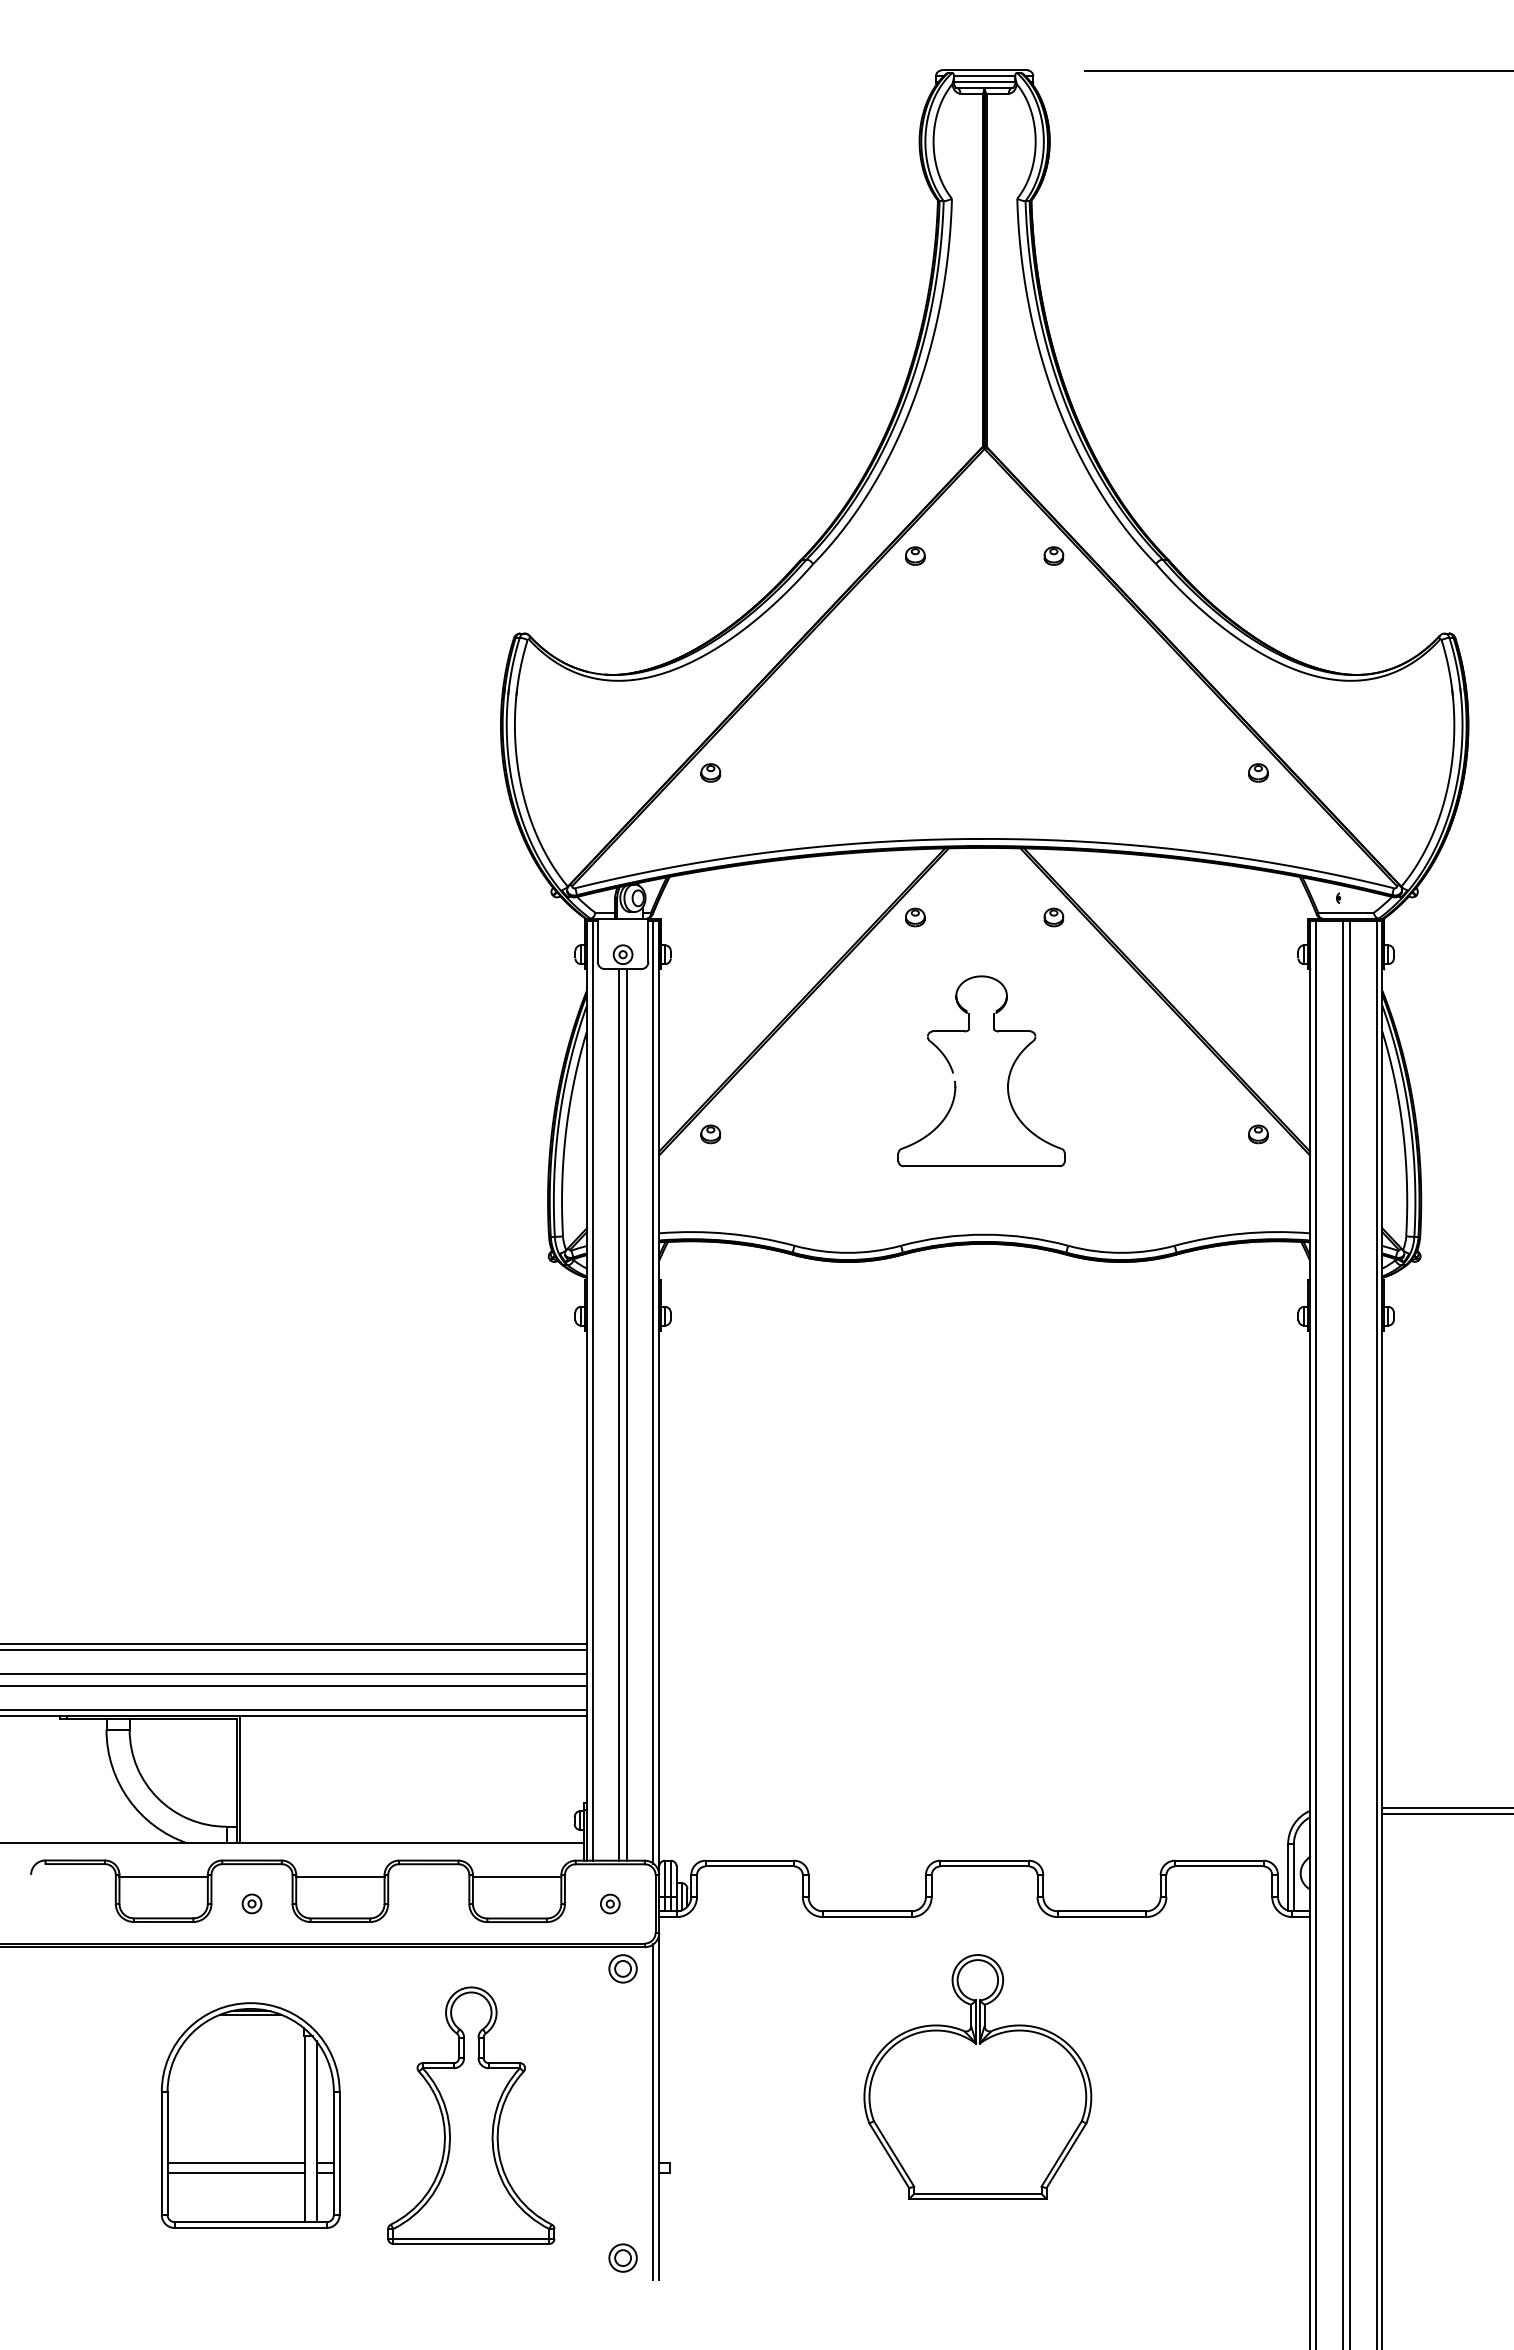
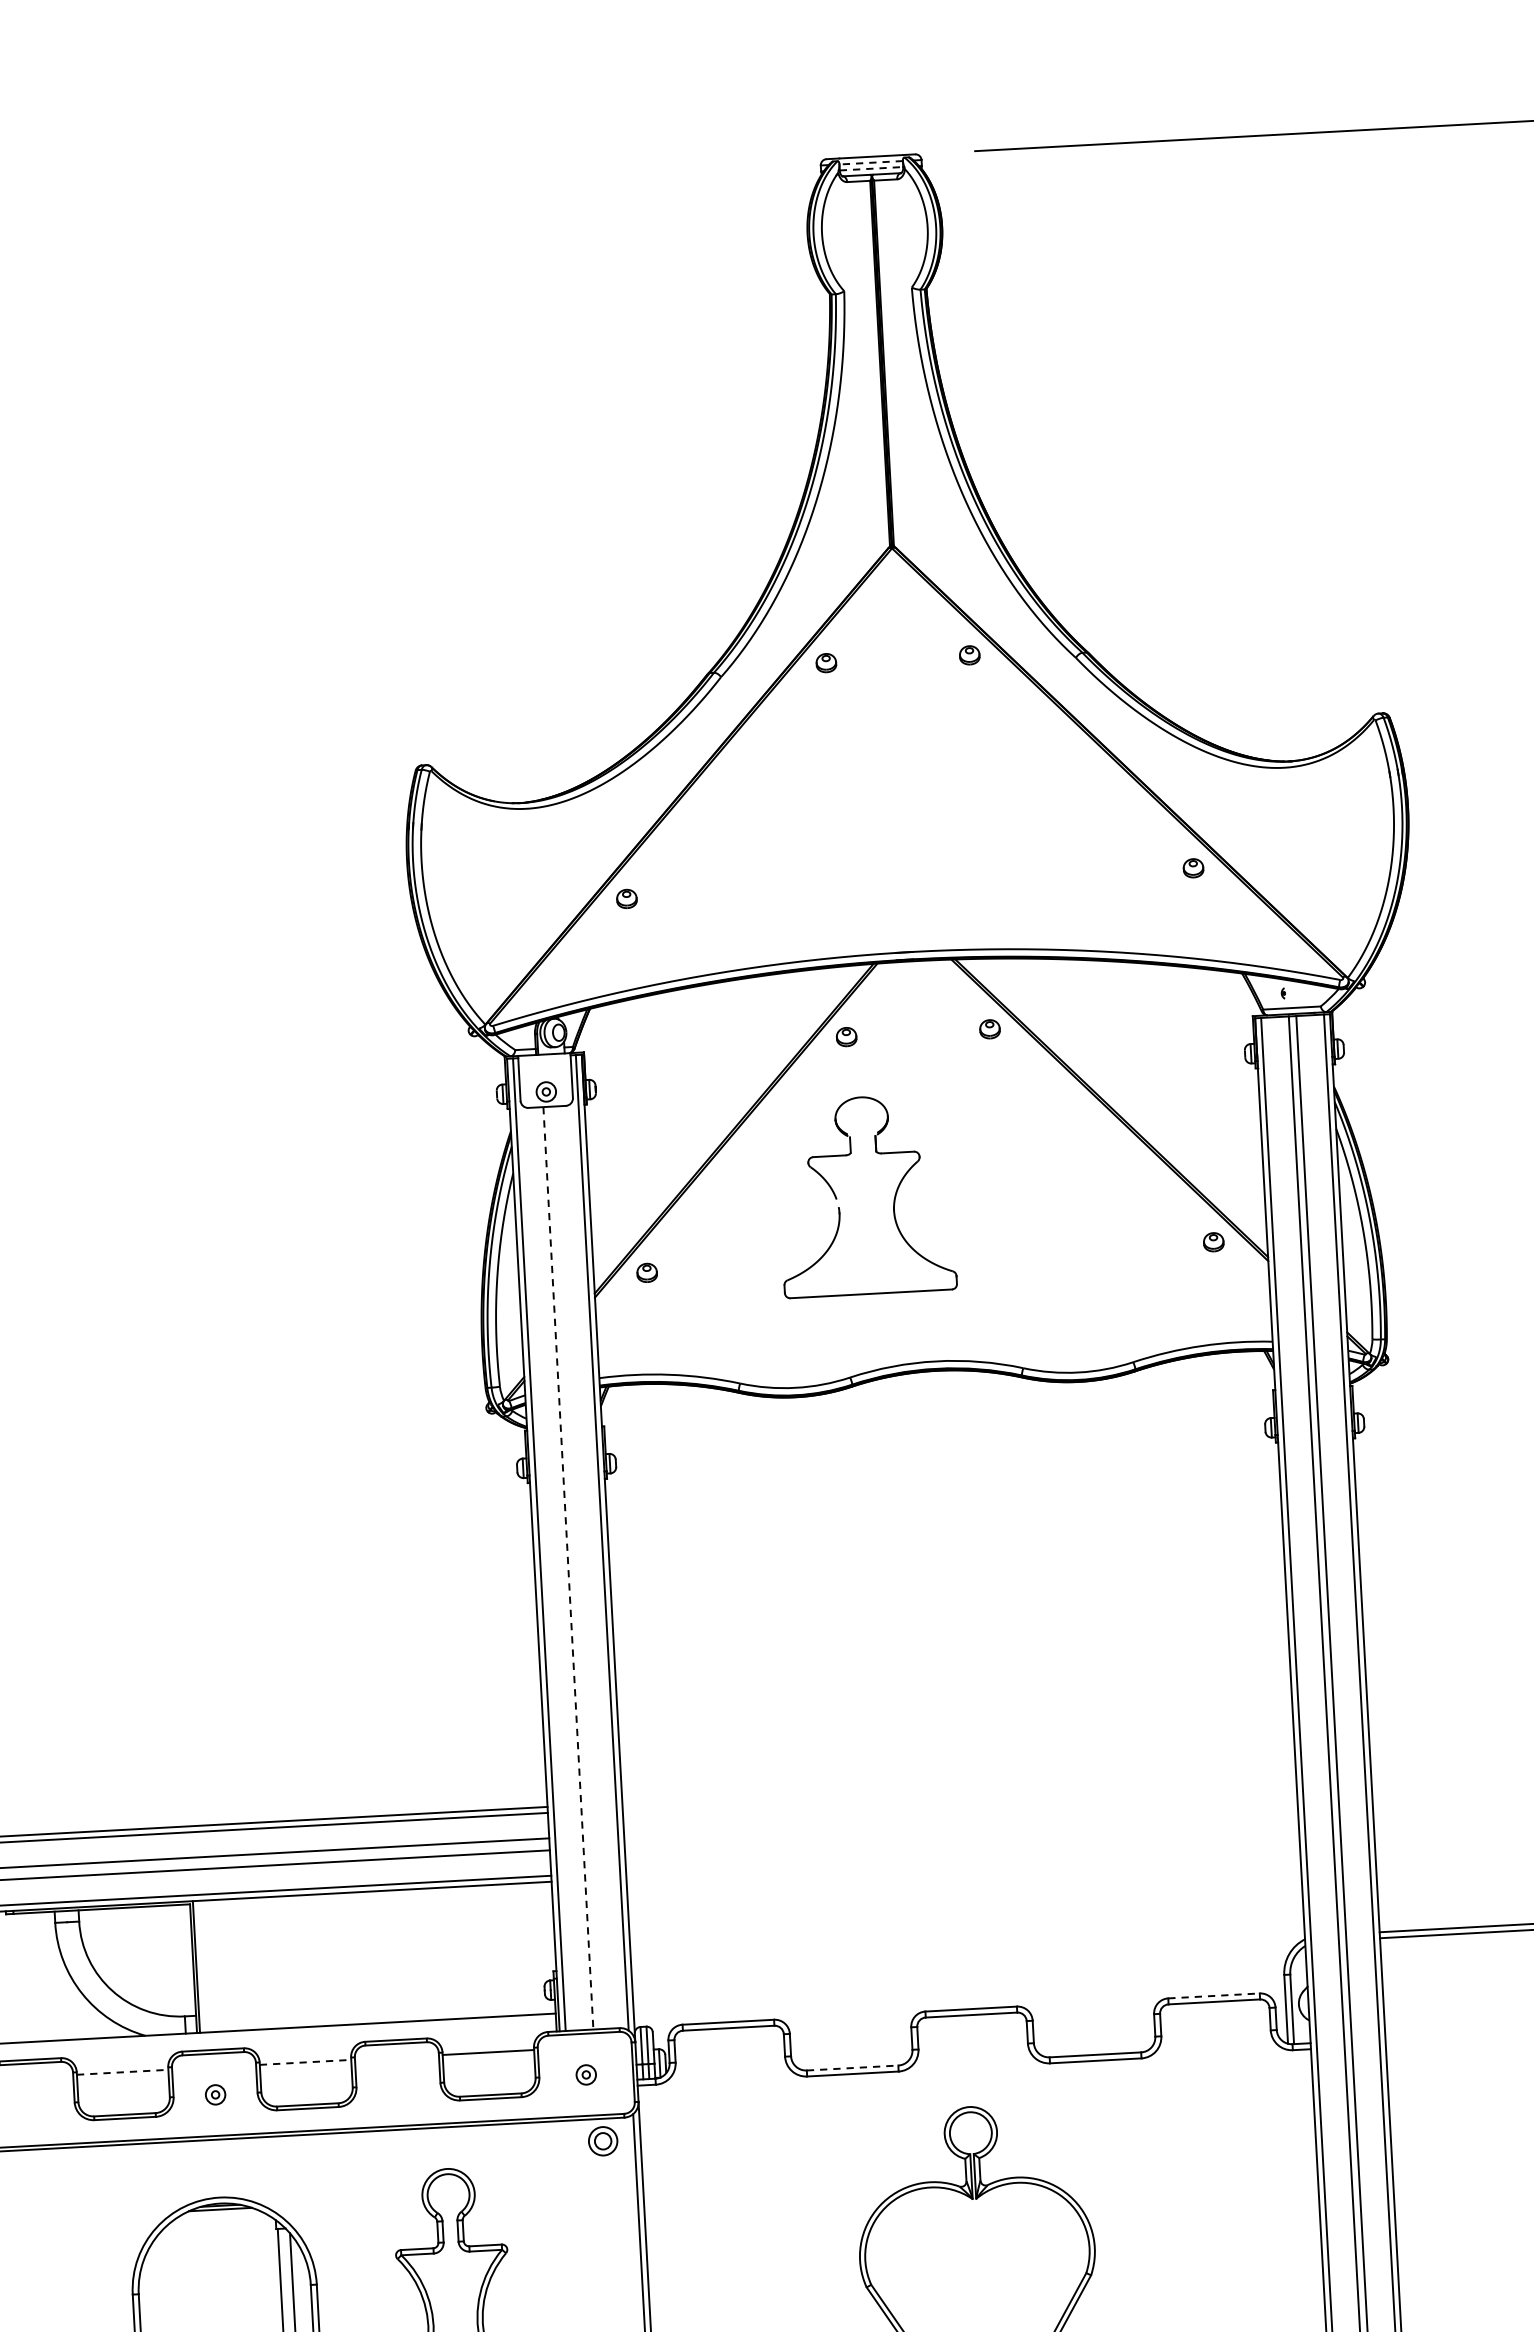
line: (984, 76) -> (871, 163), solid -> dashed
line: (984, 82) -> (871, 169), solid -> dashed
part: (1007, 1078) -> (893, 1201), moved
line: (619, 1414) -> (568, 1567), solid -> dashed
line: (626, 1414) -> (575, 1567), removed
line: (1219, 1860) -> (1214, 1995), solid -> dashed
line: (164, 1877) -> (123, 2072), solid -> dashed
line: (340, 1877) -> (305, 2062), solid -> dashed
line: (867, 1911) -> (852, 2068), solid -> dashed

